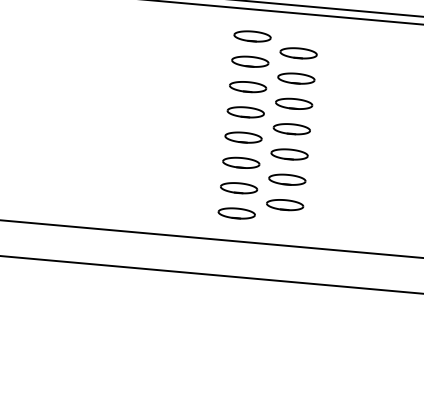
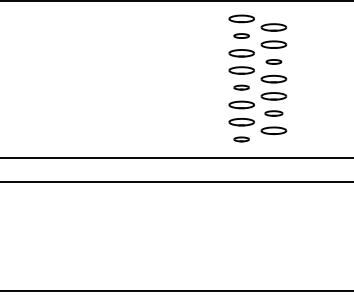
part: (250, 60) -> (241, 35), size x0.6
part: (293, 103) -> (273, 61), size x0.6
part: (243, 137) -> (241, 87), size x0.6
part: (286, 179) -> (273, 113), size x0.7
part: (236, 213) -> (241, 139), size x0.6

